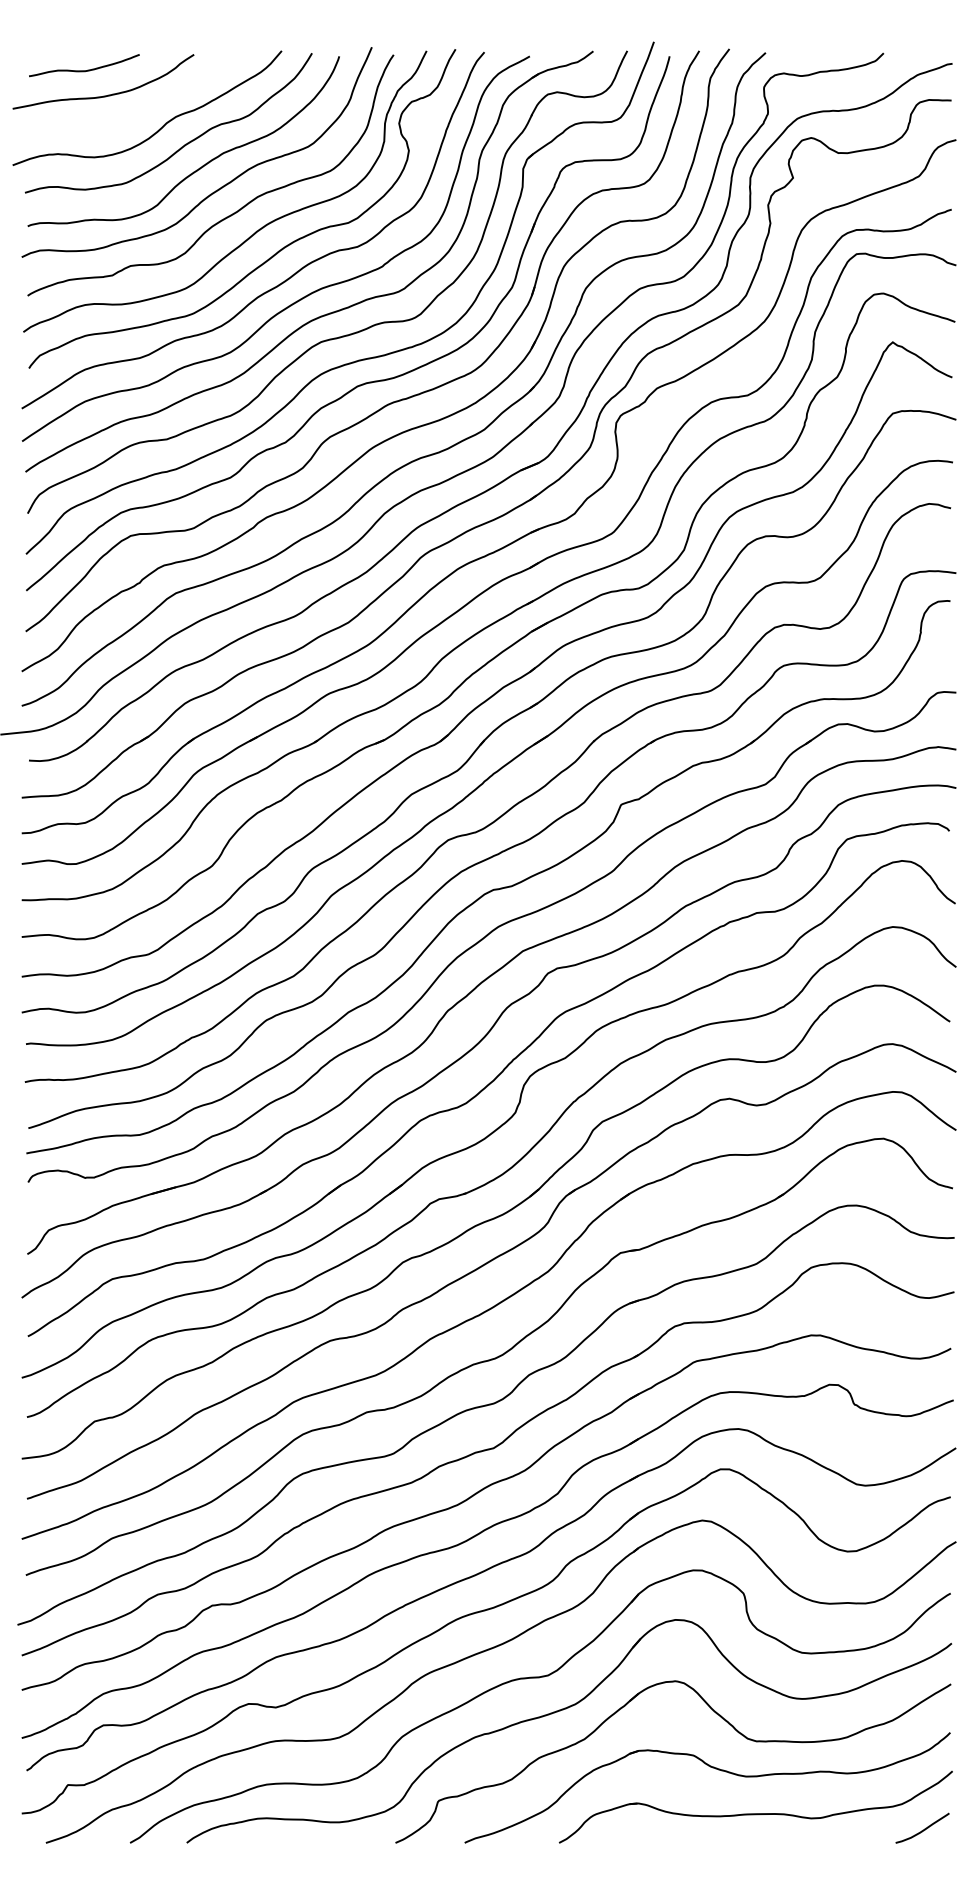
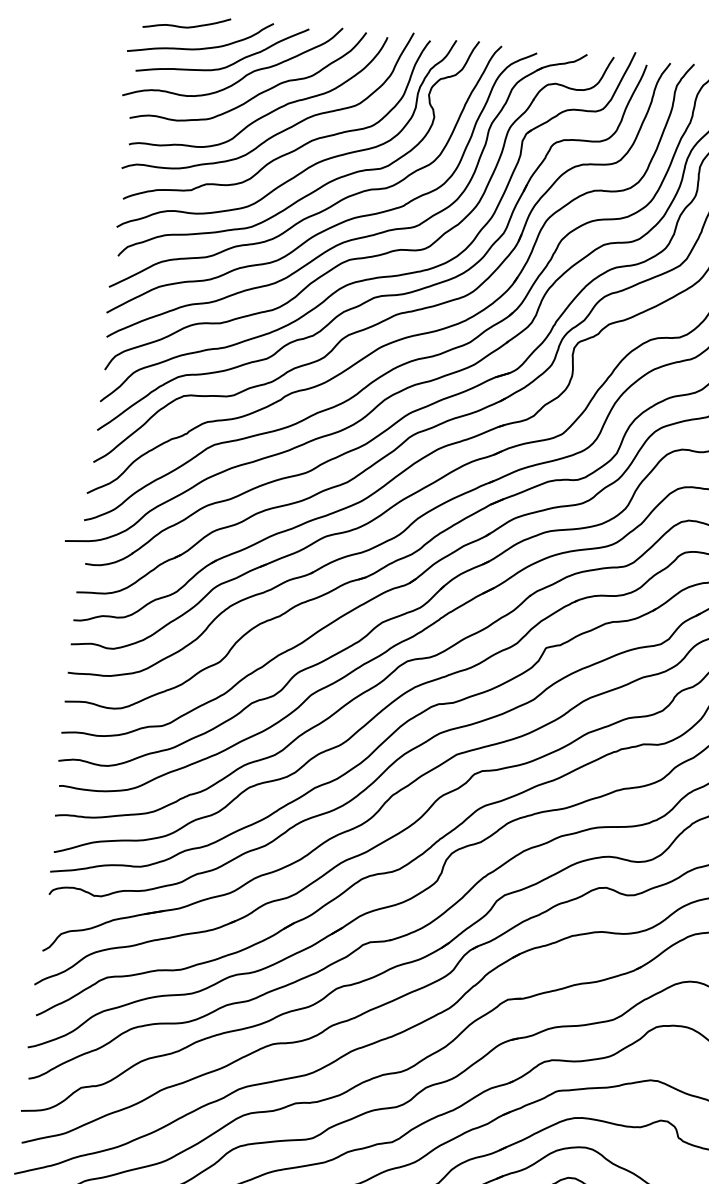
curve: (141, 113) -> (227, 65), added

